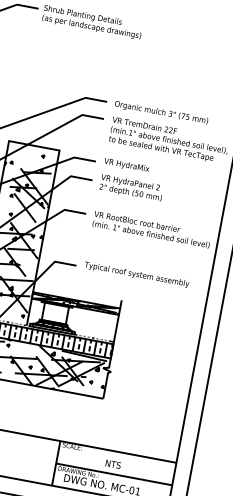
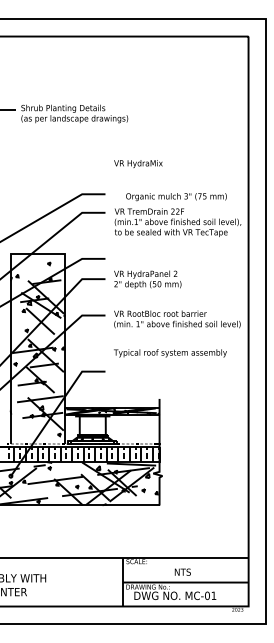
text: (161, 113) -> (176, 197), moved
text: (126, 165) -> (138, 163), moved
text: (136, 275) -> (170, 353), moved

